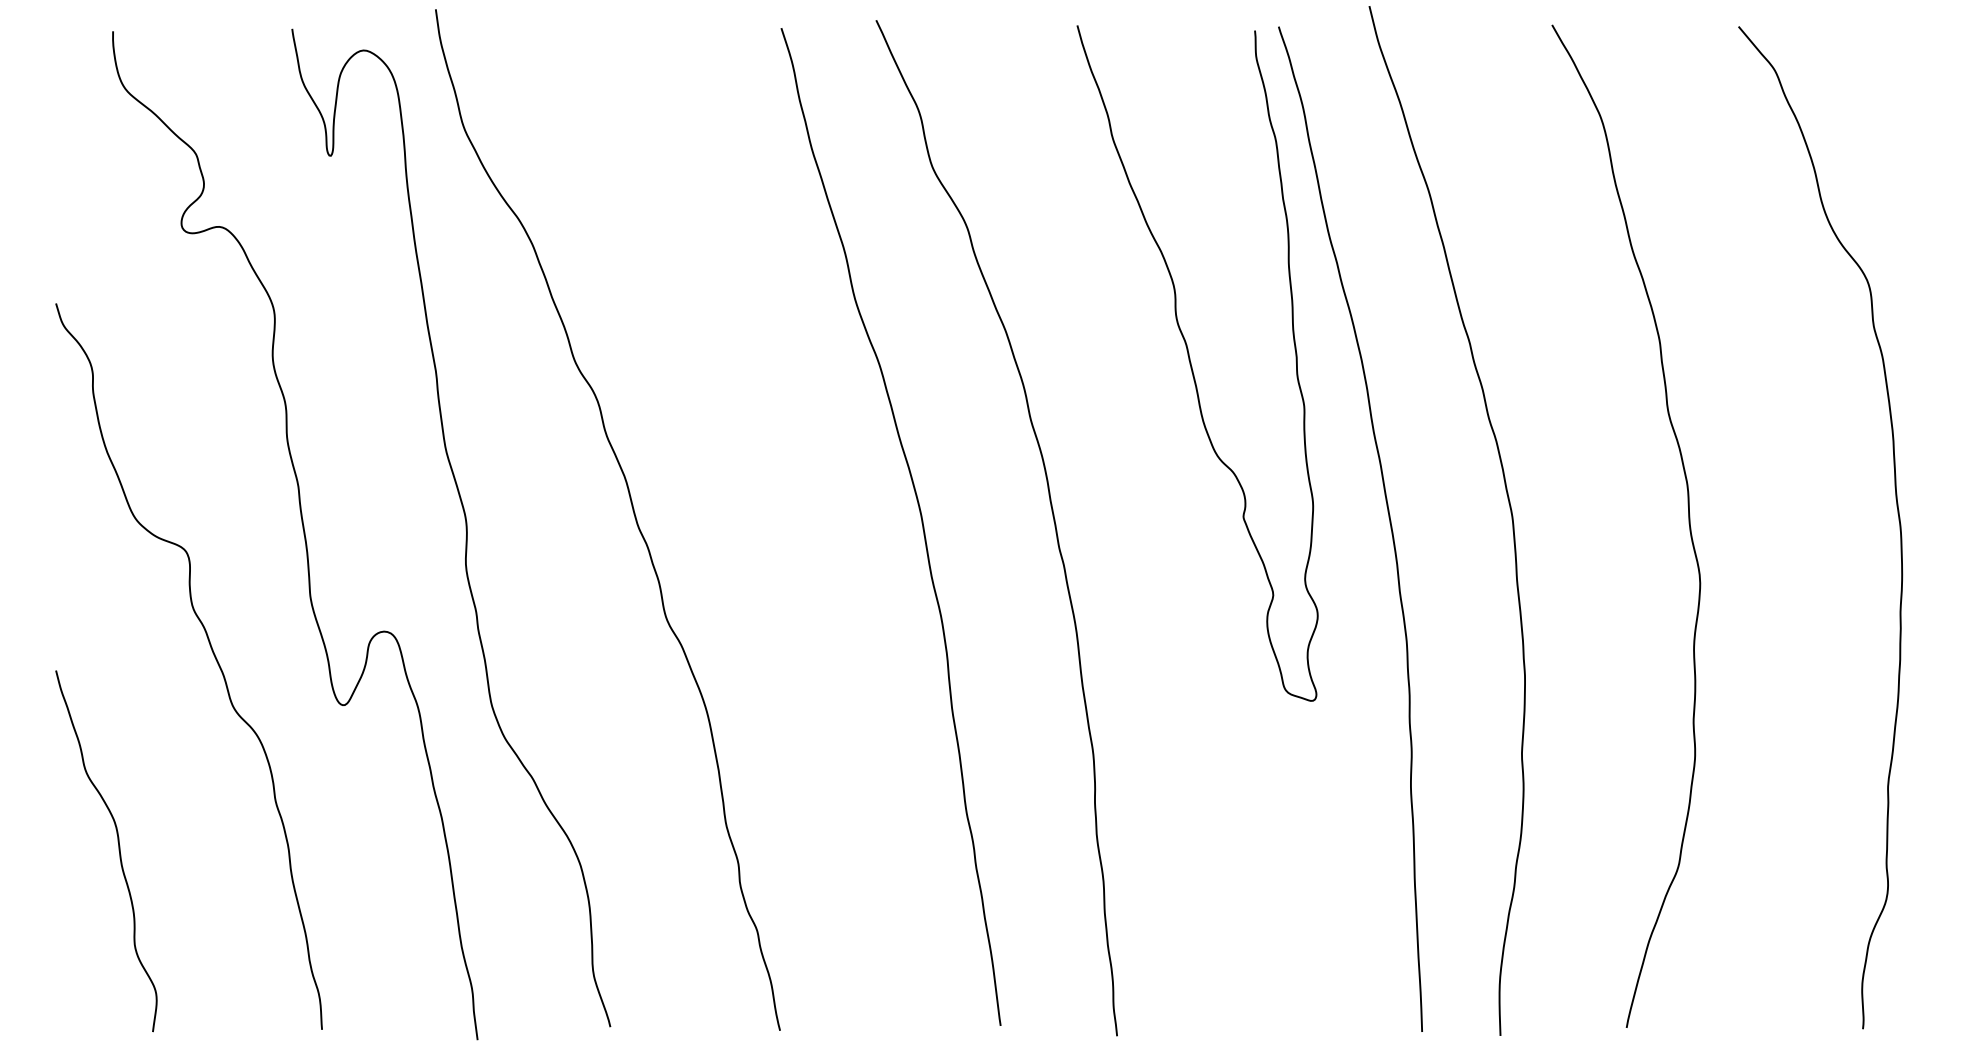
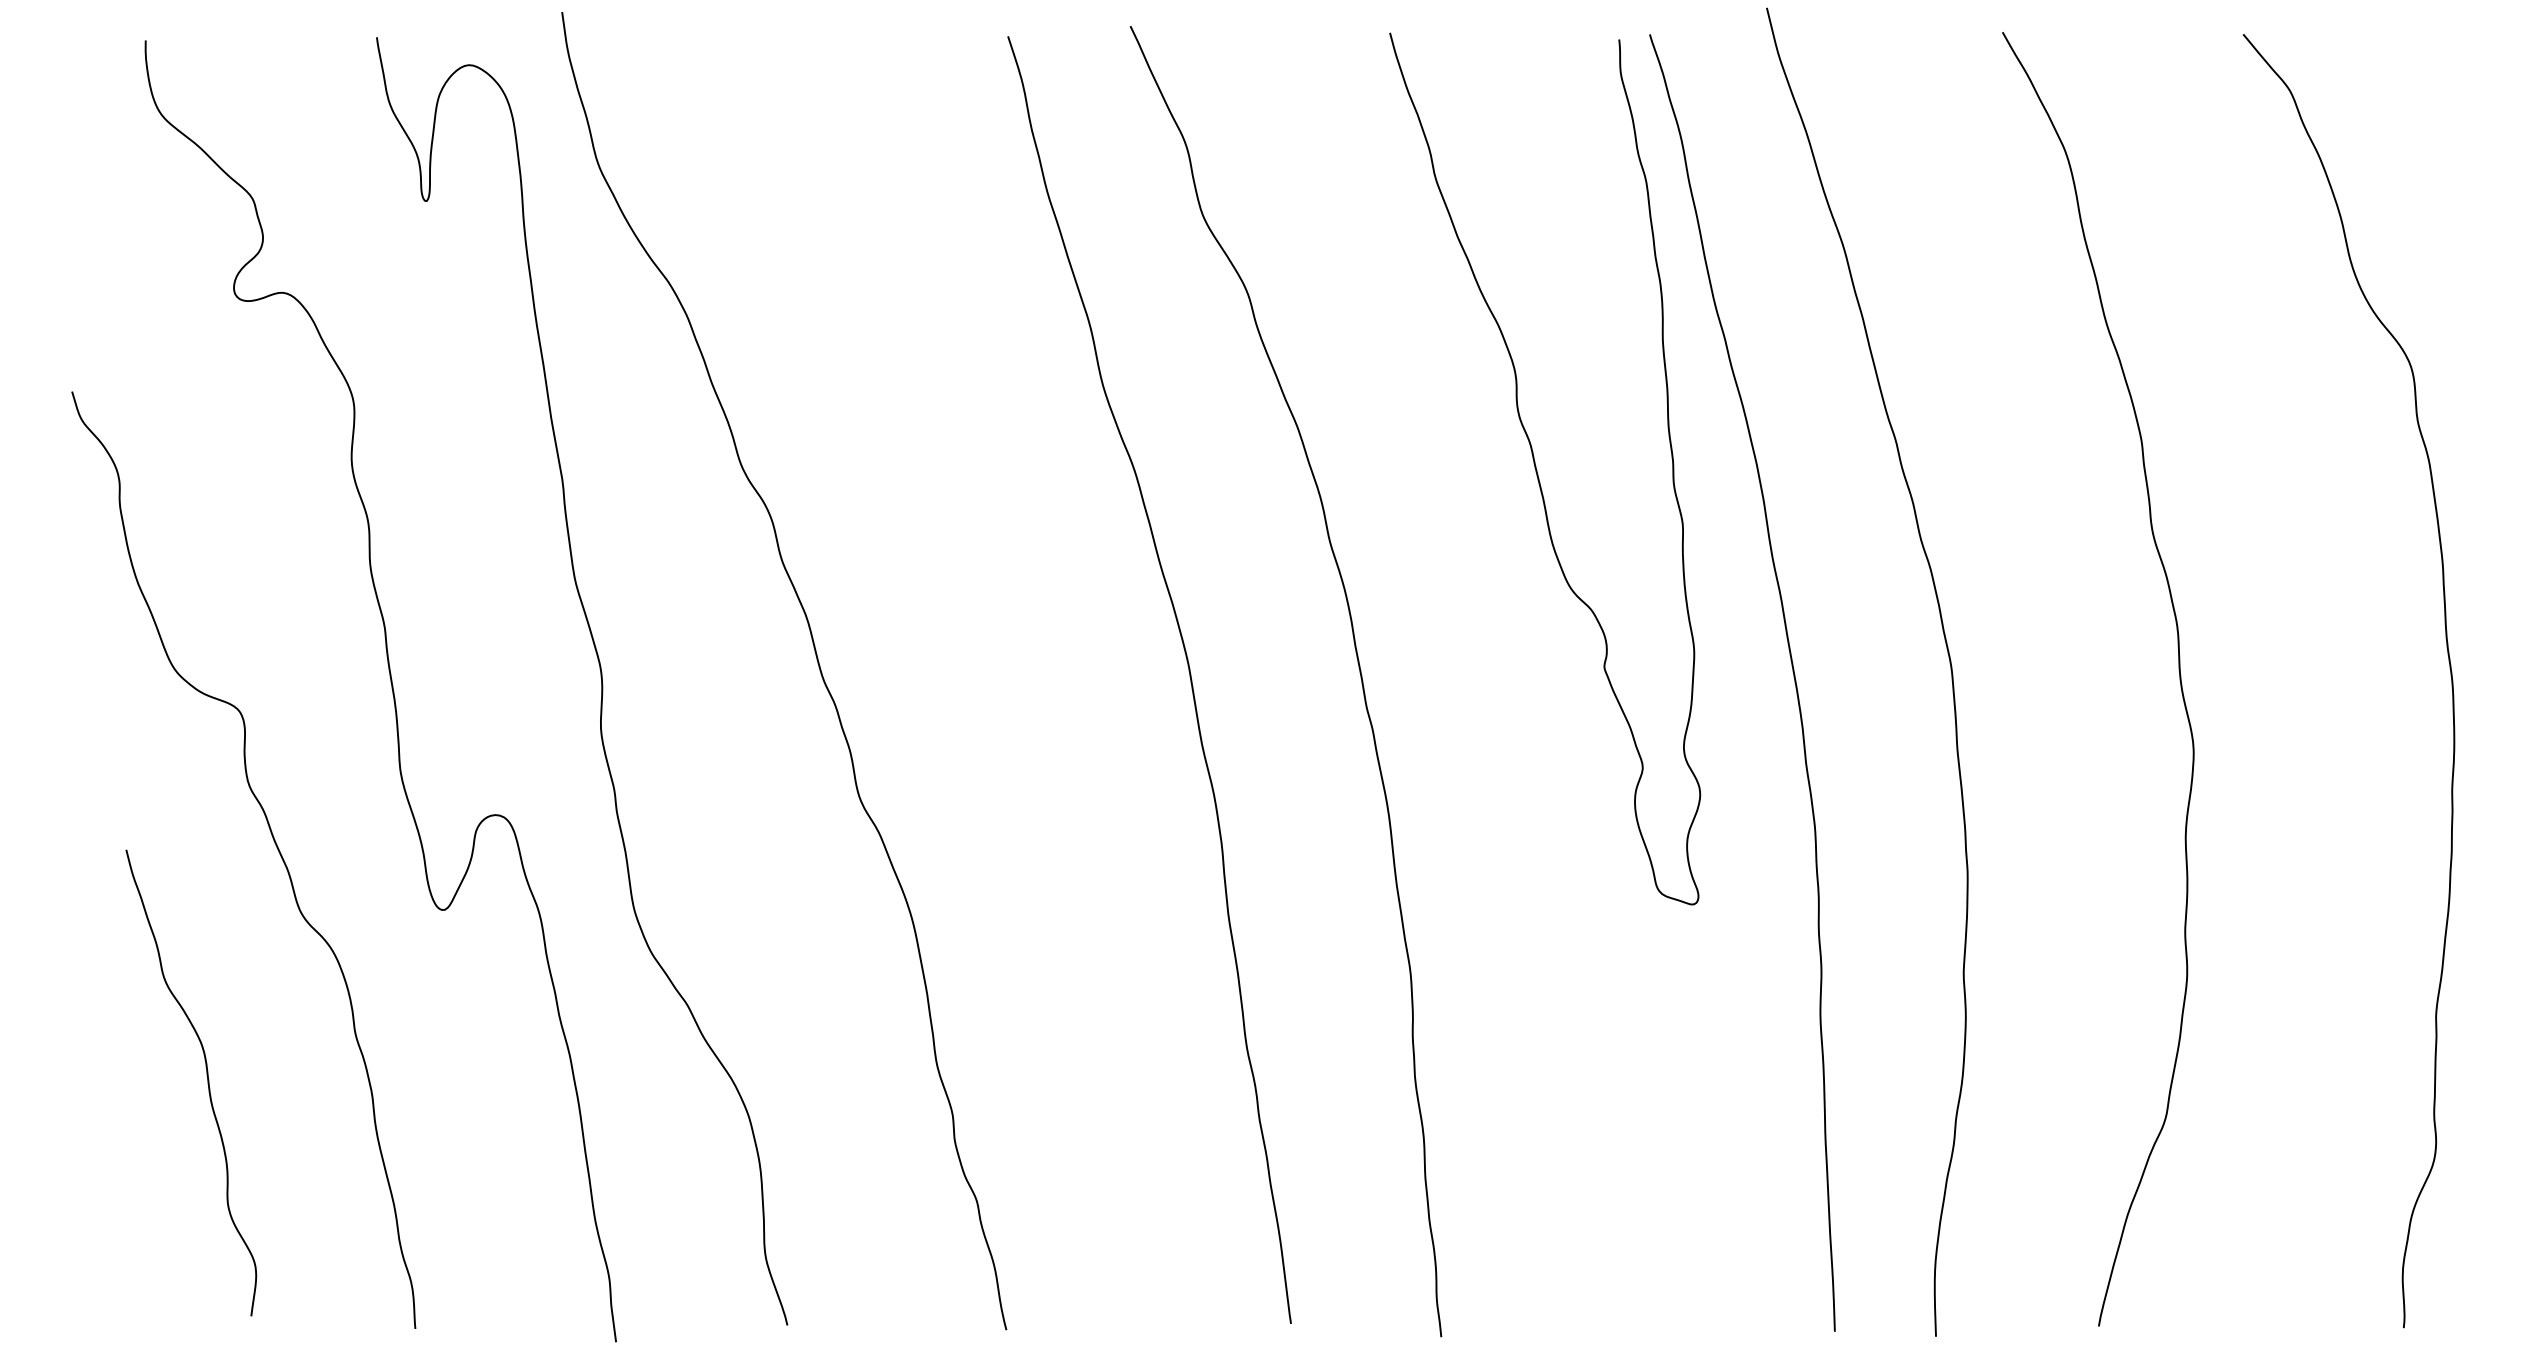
curve: (118, 850) -> (206, 1082), moved

